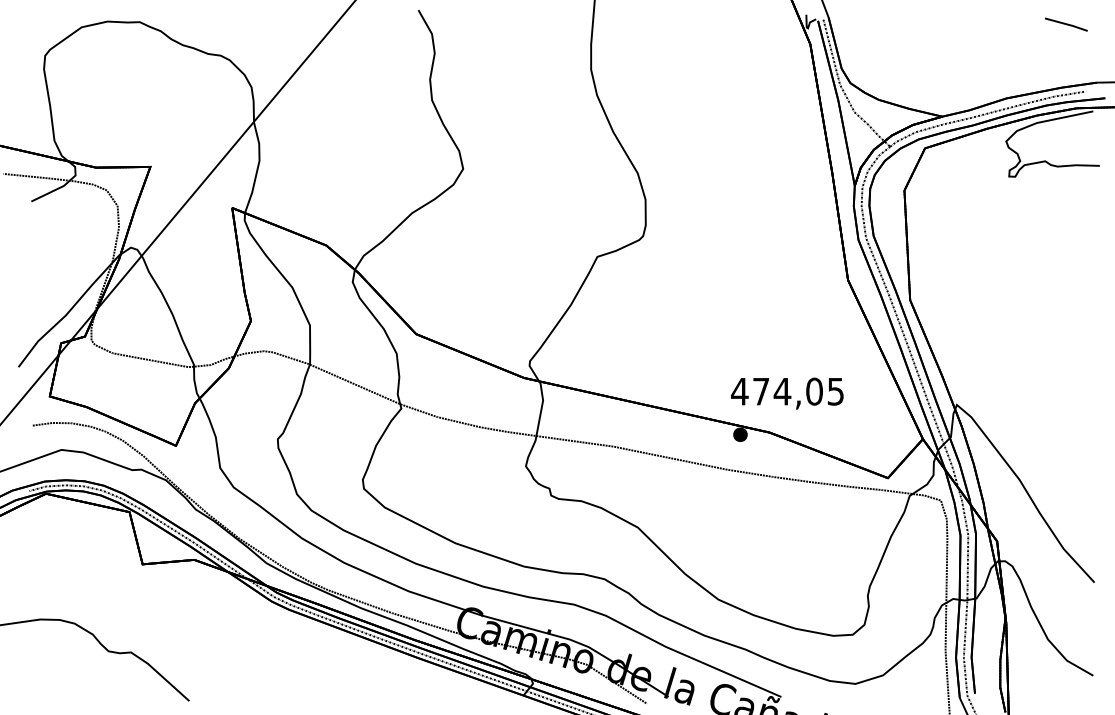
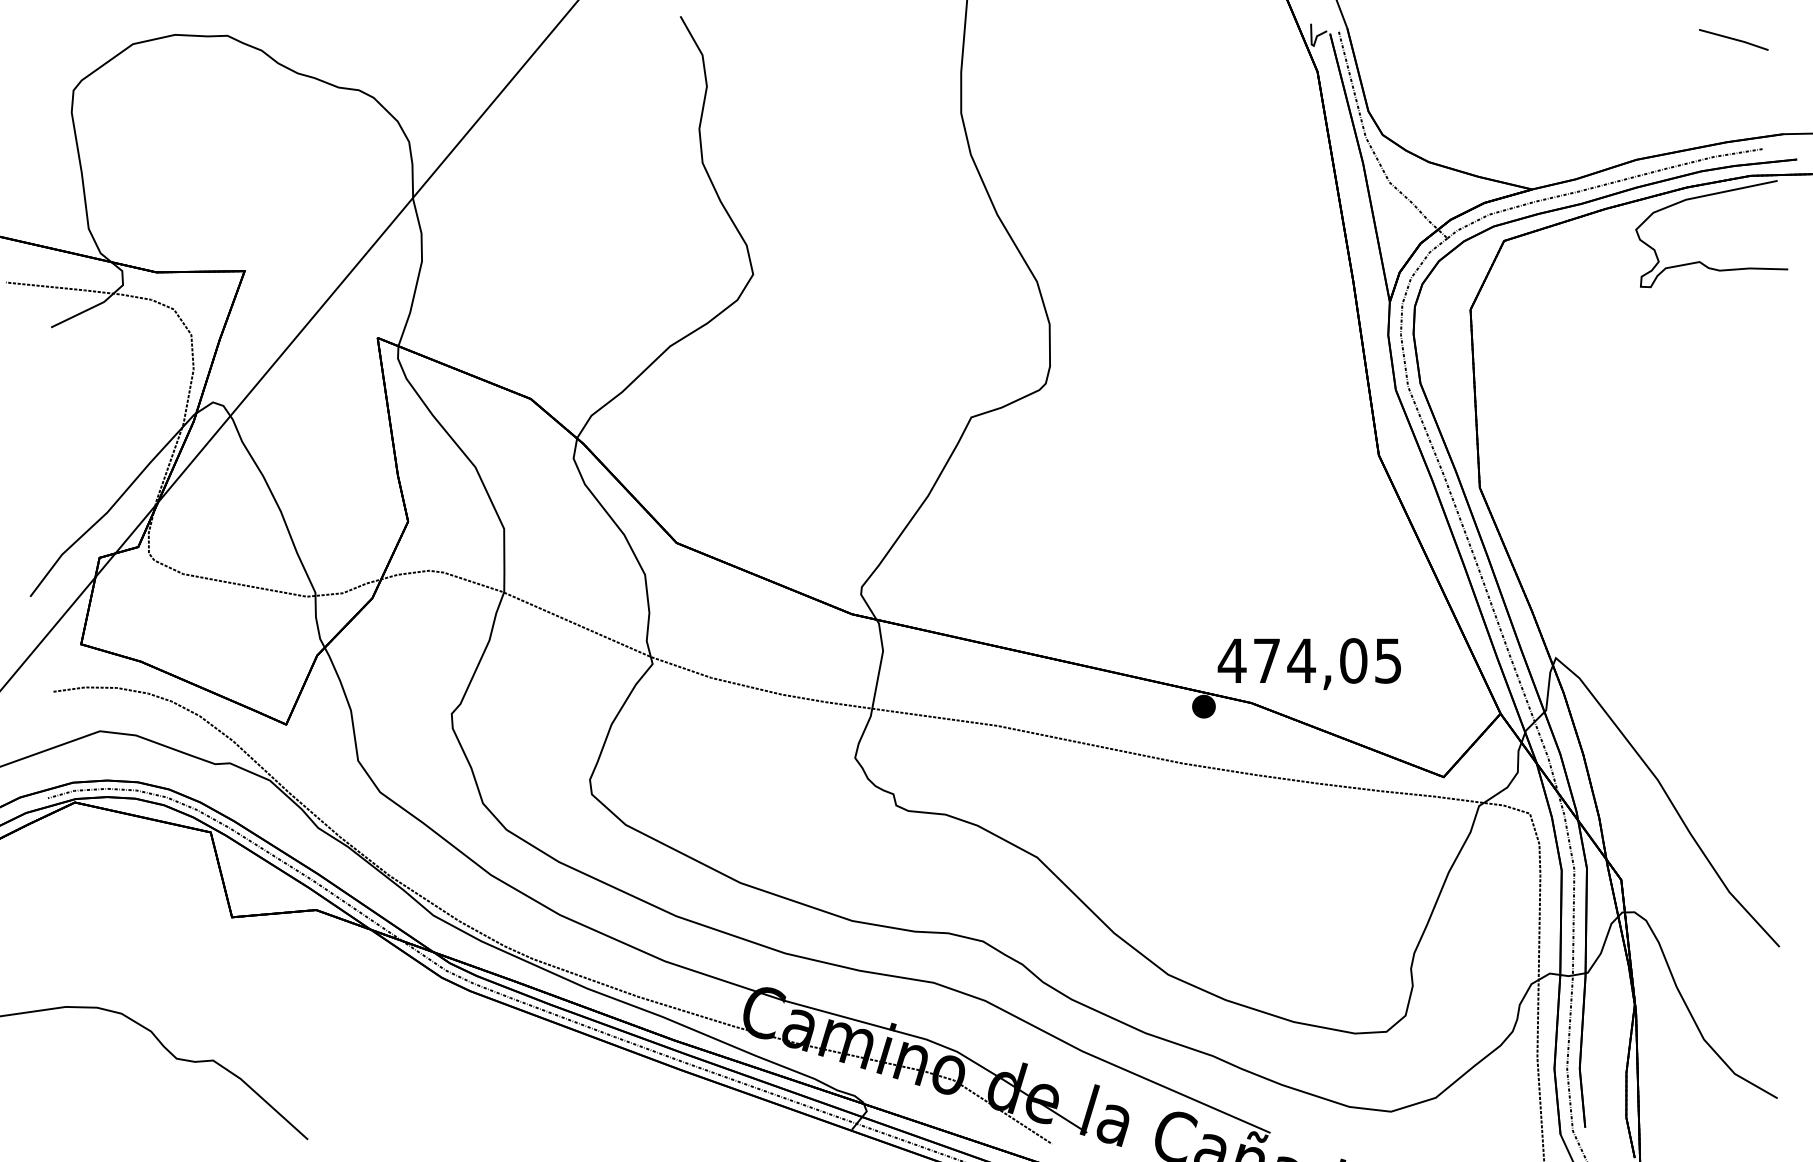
text: (787, 393) -> (1309, 663), moved

